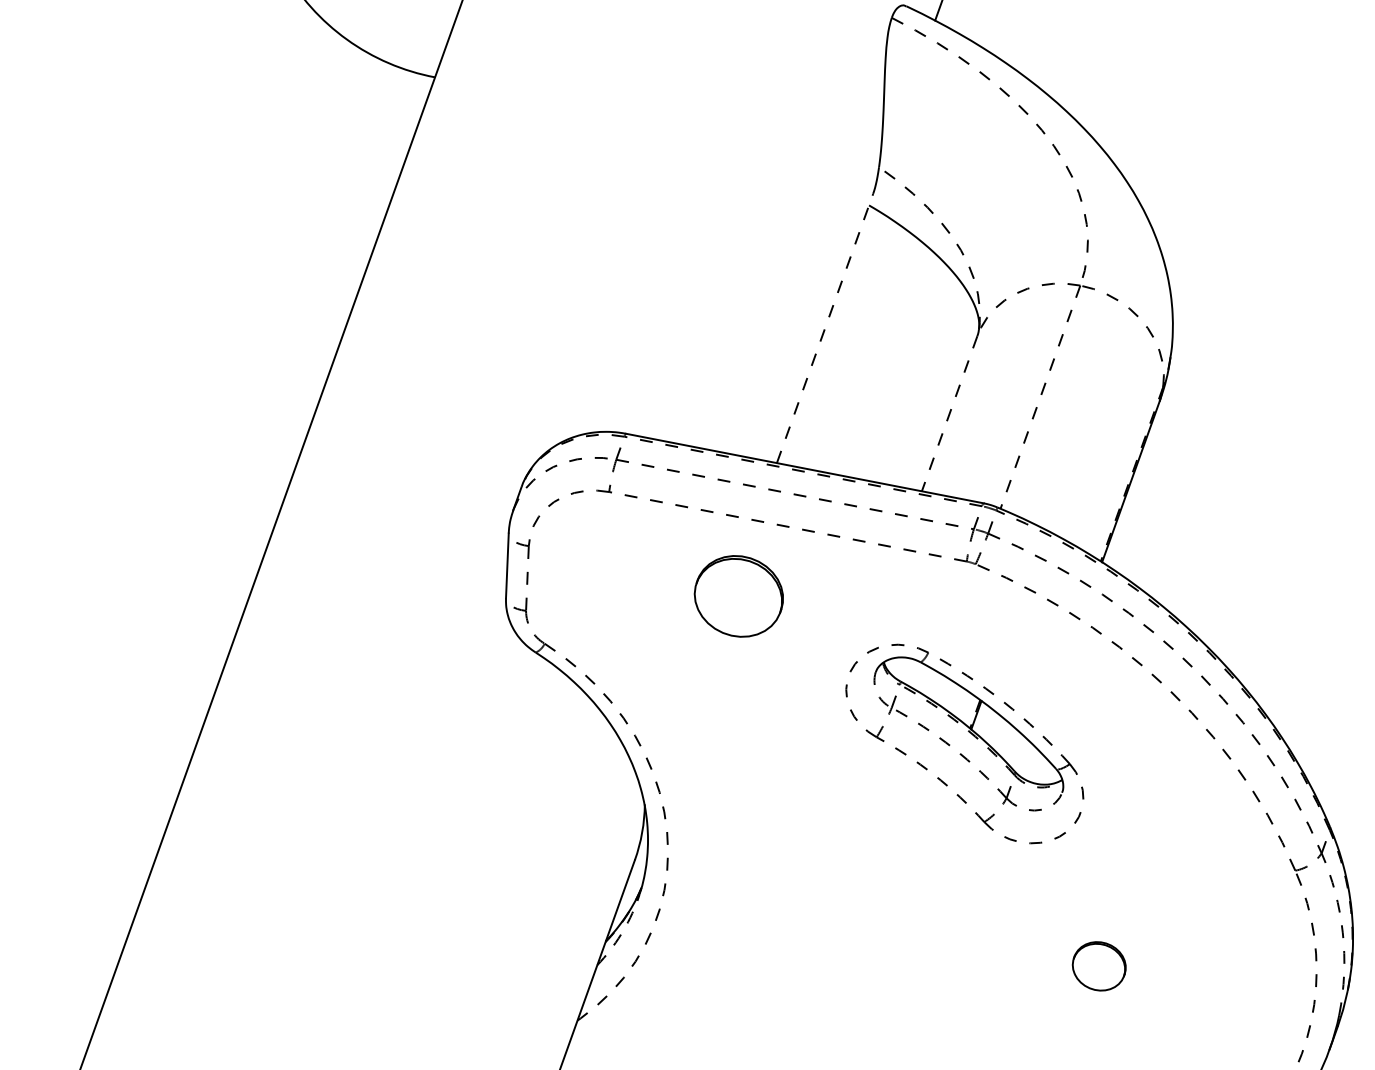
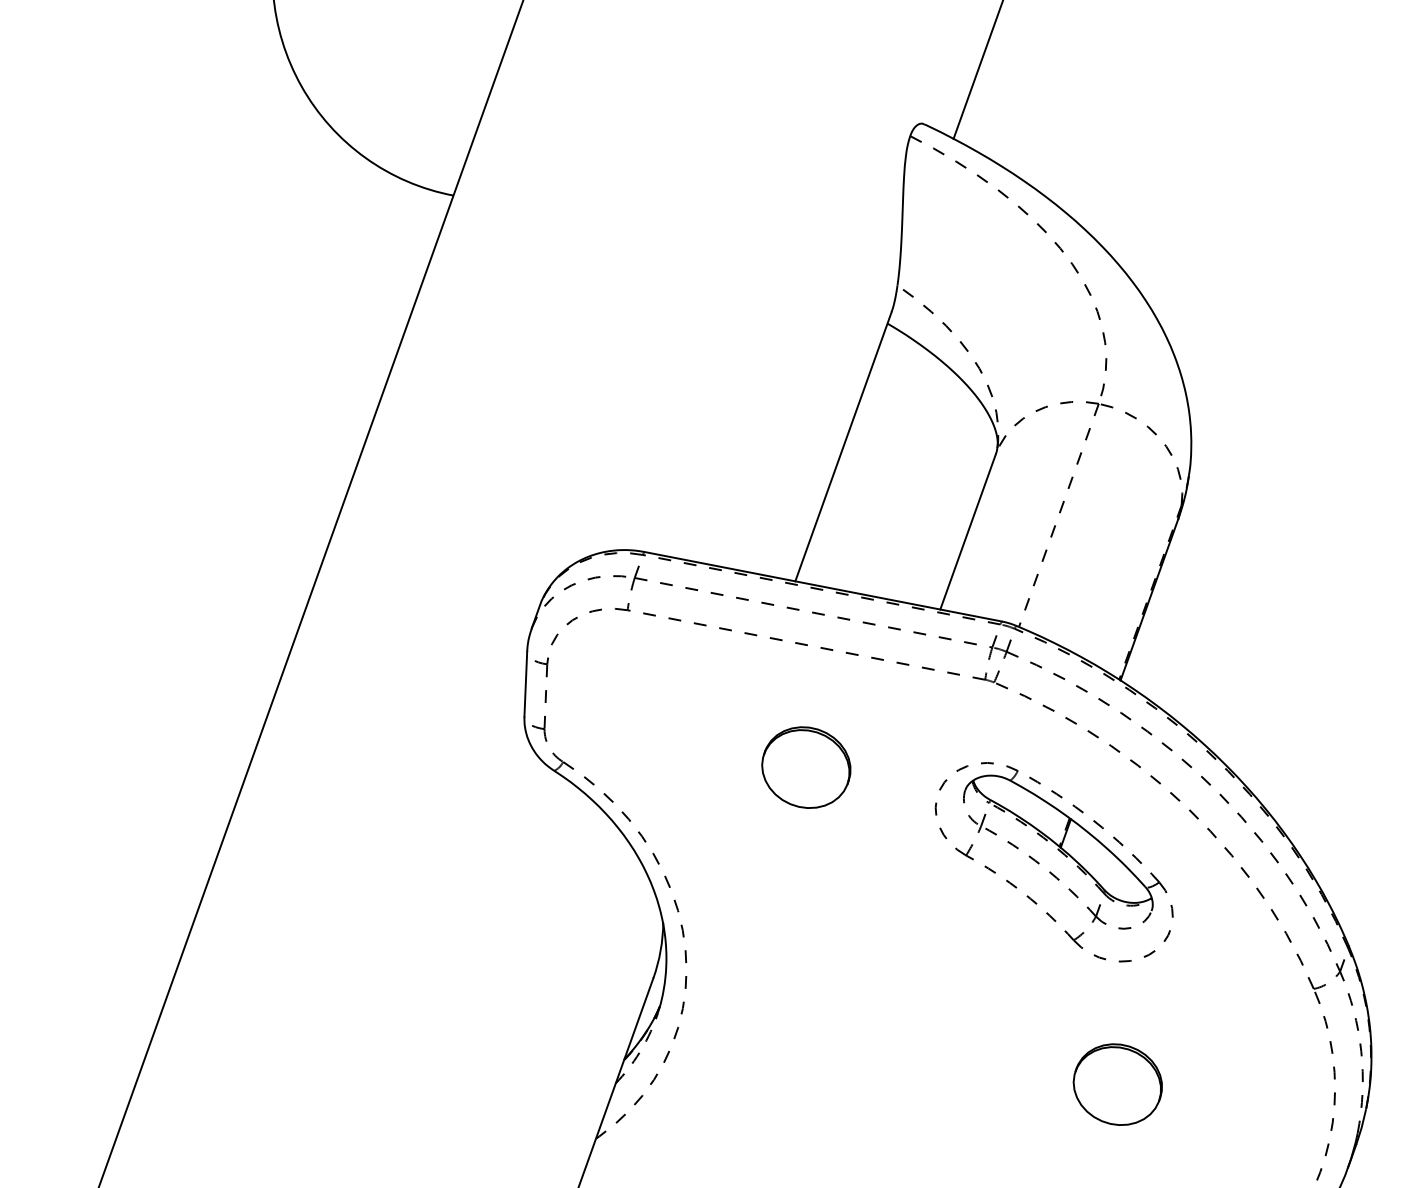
line: (825, 328) -> (843, 446), dashed -> solid
line: (949, 414) -> (967, 532), dashed -> solid
part: (739, 596) -> (806, 767), moved
part: (961, 753) -> (1050, 871), moved
part: (1099, 966) -> (1117, 1084), size x1.67

